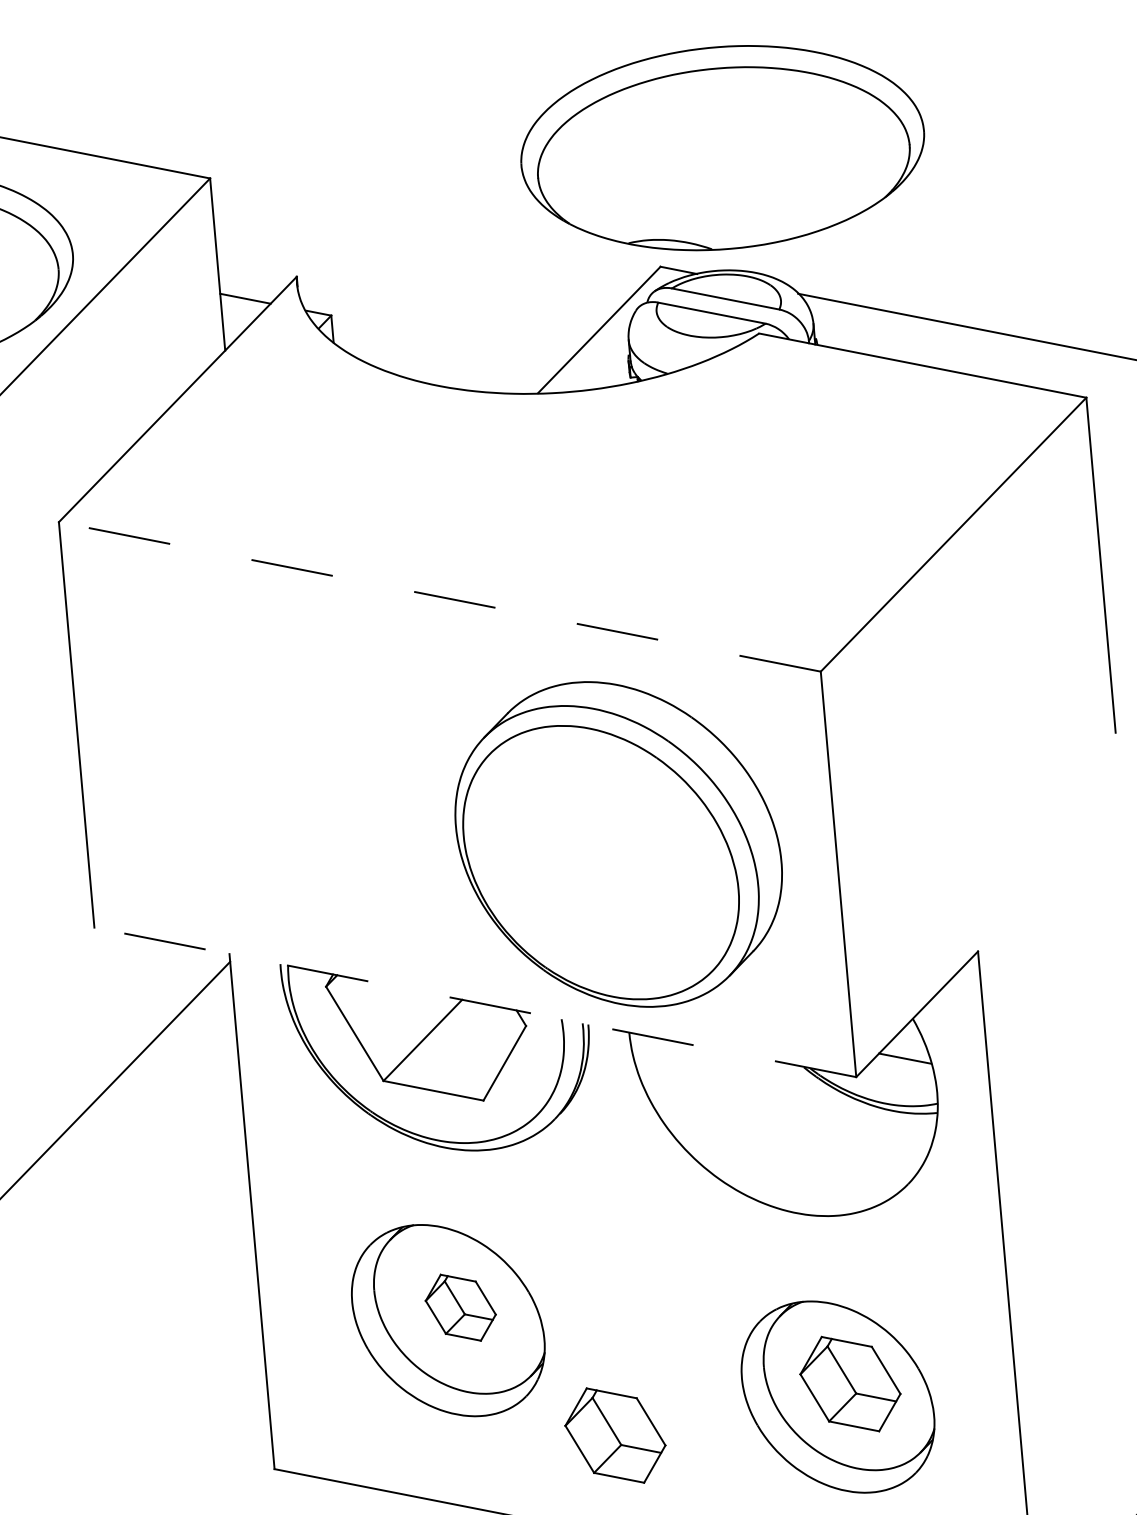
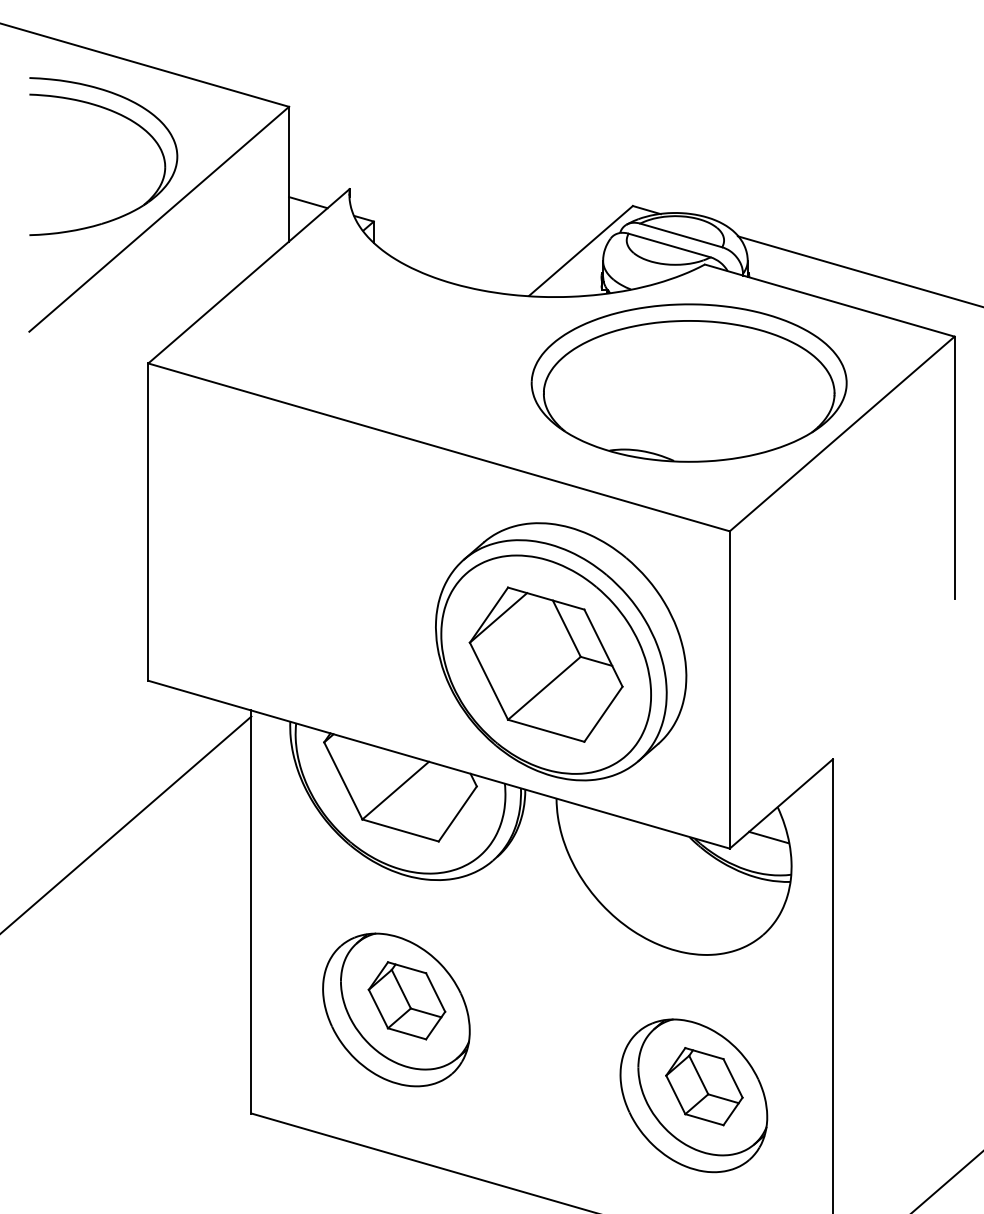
part: (721, 147) -> (688, 382), moved
line: (440, 596) -> (439, 447), dashed -> solid
part: (600, 862) -> (545, 664), added
line: (475, 1002) -> (439, 764), dashed -> solid
part: (460, 1307) -> (406, 1000), size x1.43
part: (615, 1435) -> (518, 1110), removed

